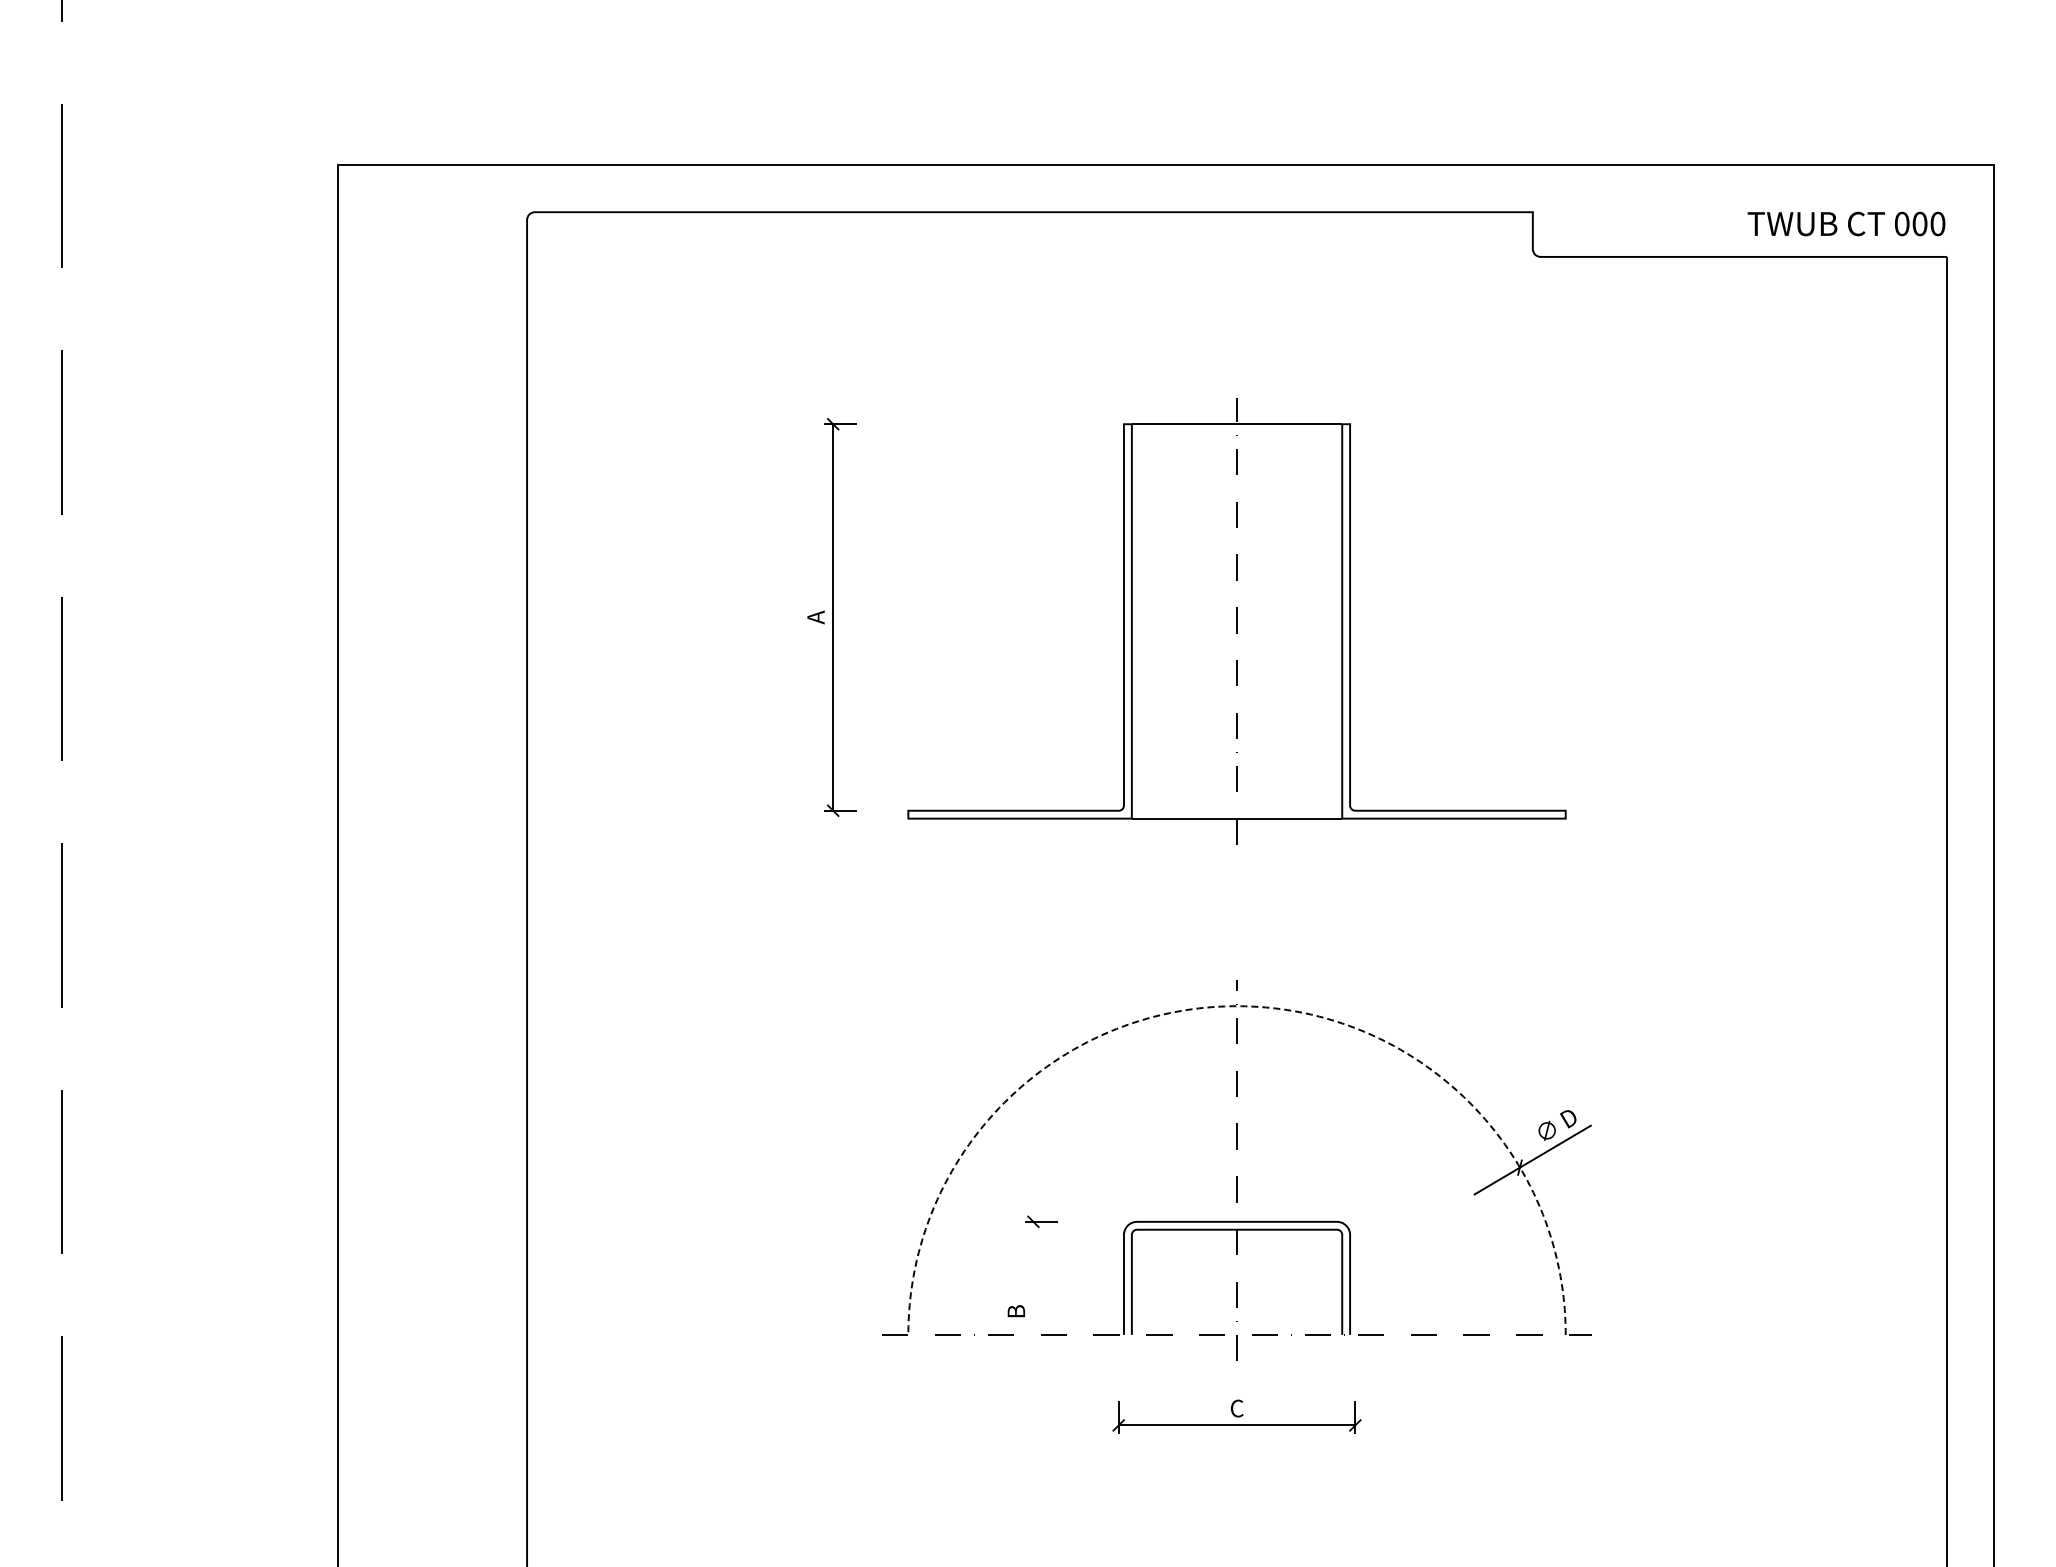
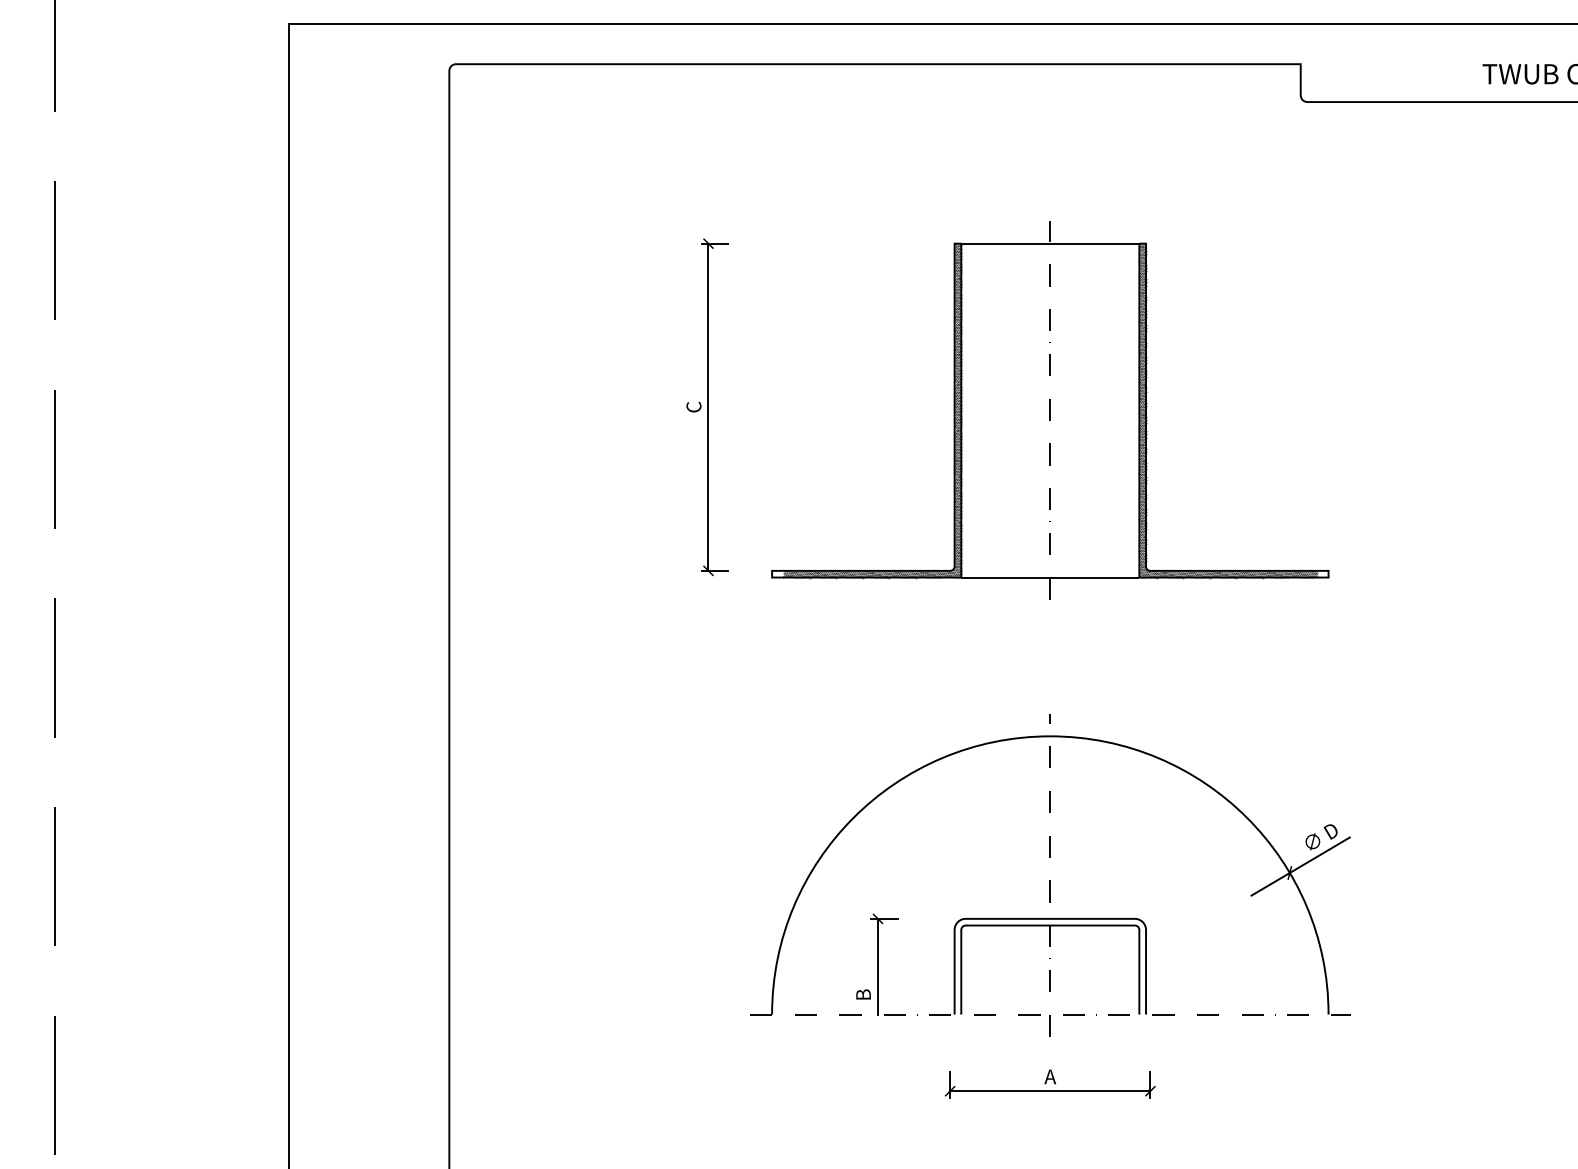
text: (815, 617) -> (693, 407), A -> C
hatch: (1026, 621) -> (872, 410), added
hatch: (1446, 621) -> (1227, 410), added
arc: (1237, 1006) -> (1050, 736), dashed -> solid
line: (1033, 1277) -> (878, 965), added
text: (1236, 1408) -> (1049, 1076), C -> A

